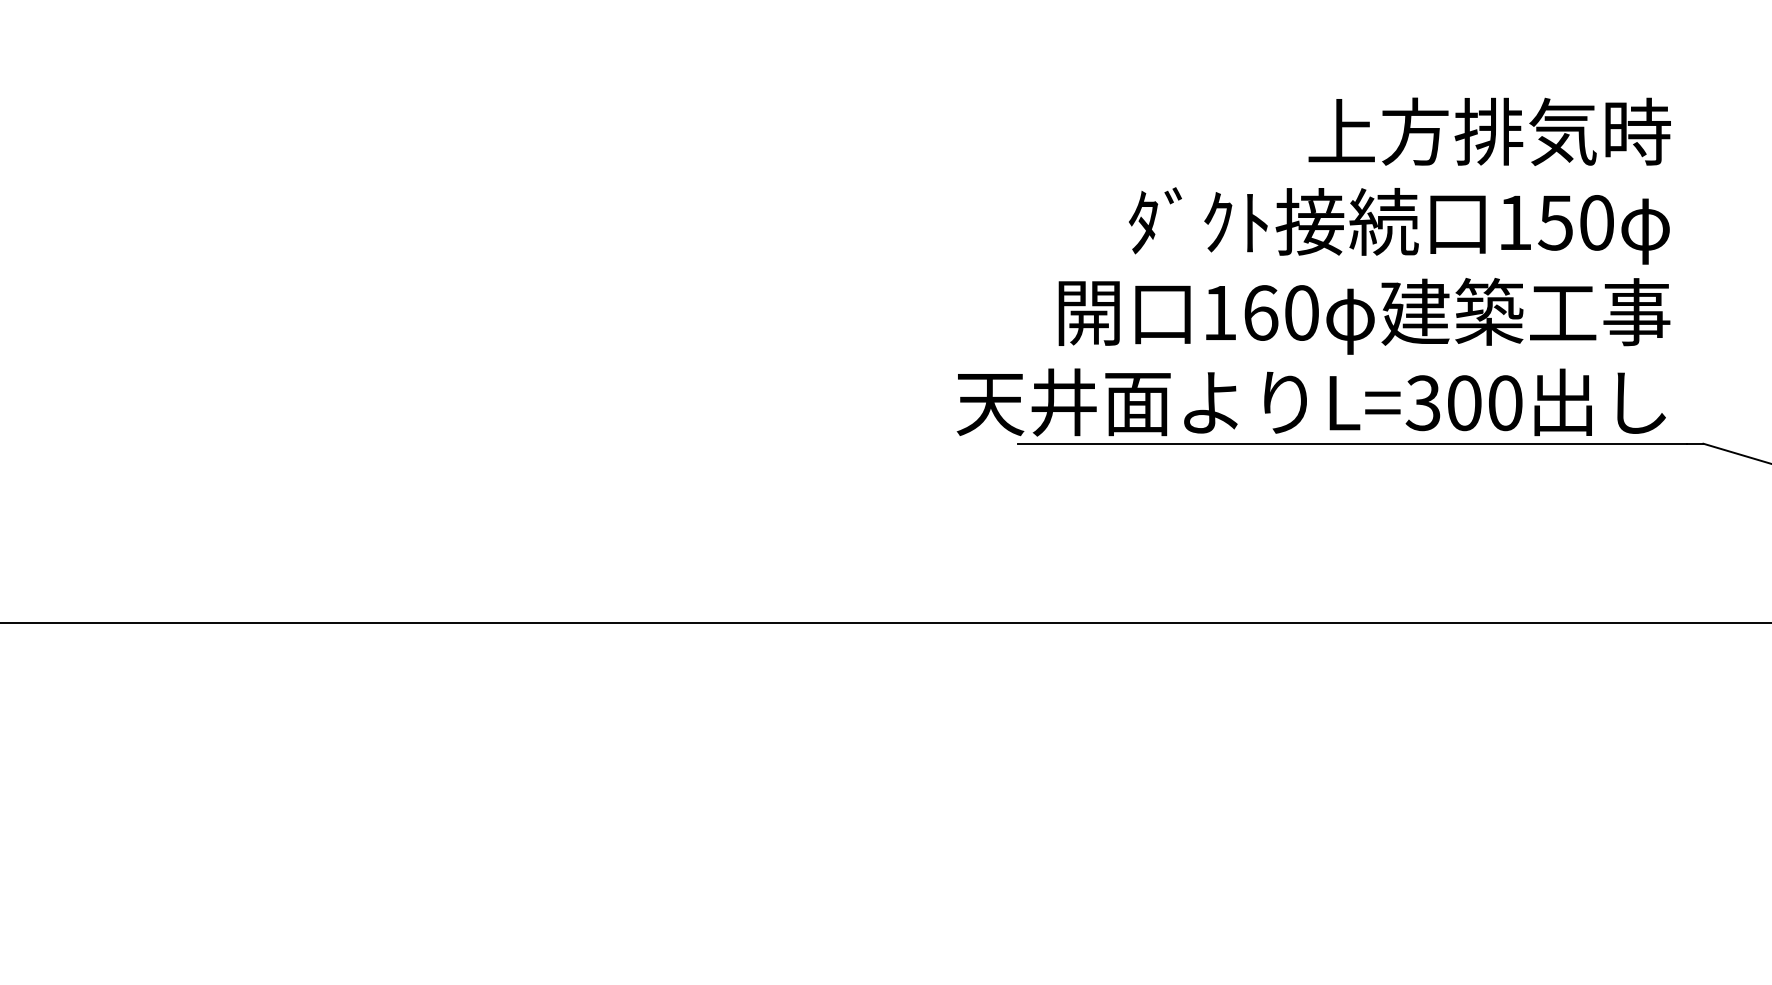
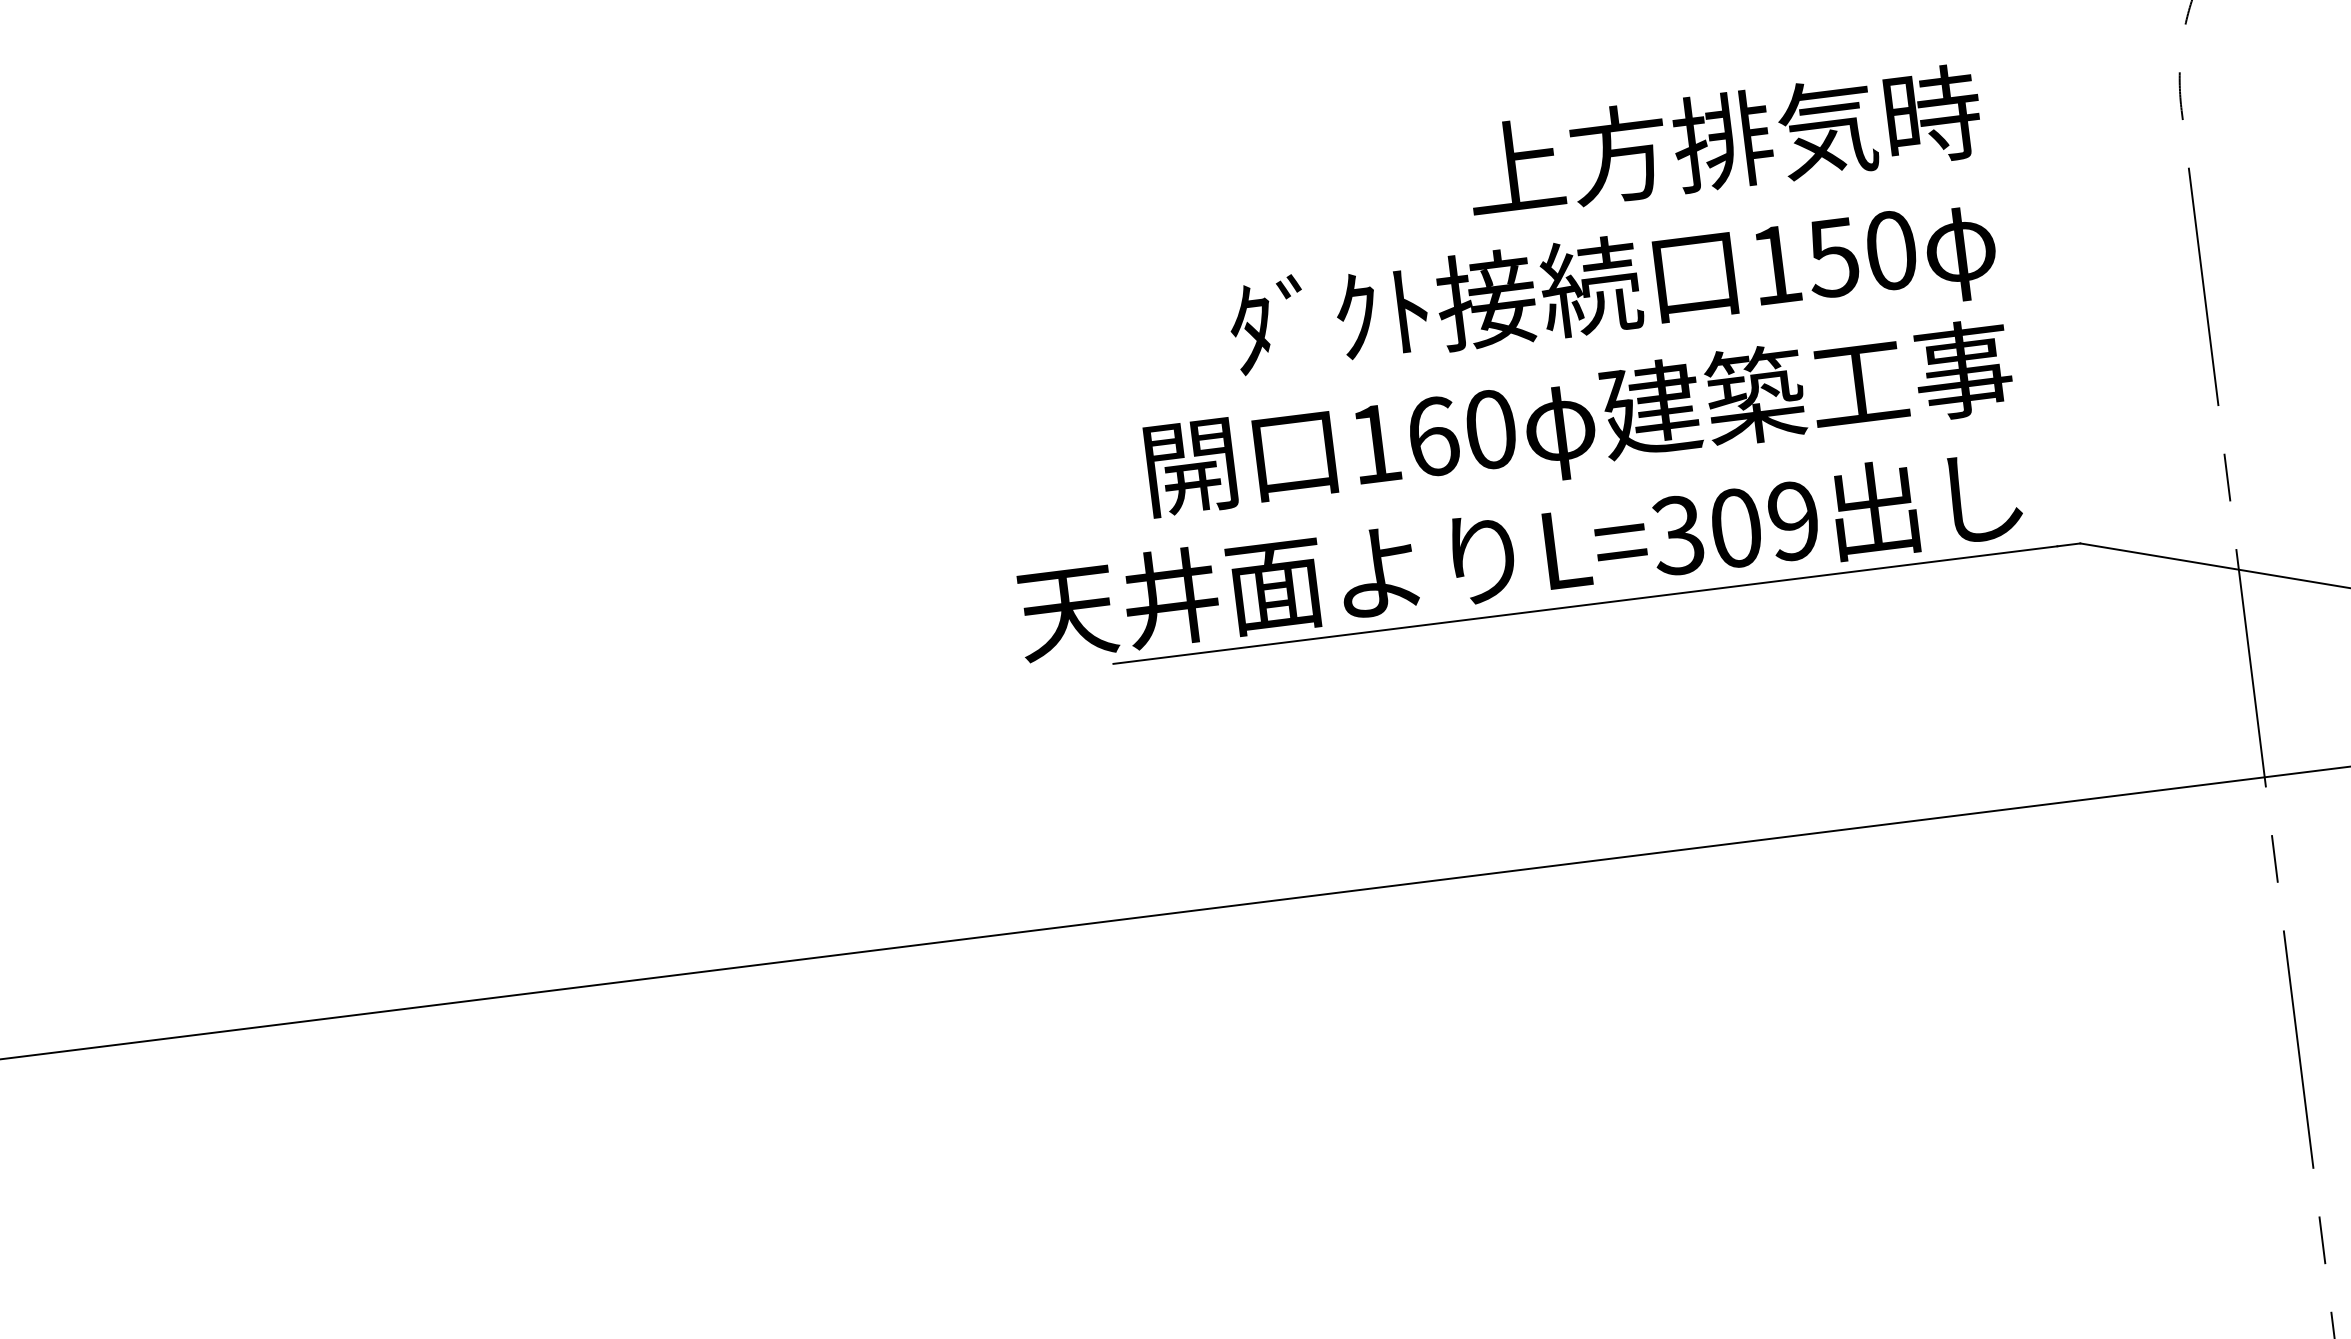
text: (1505, 403) -> (1794, 521), L=300 -> L=309

